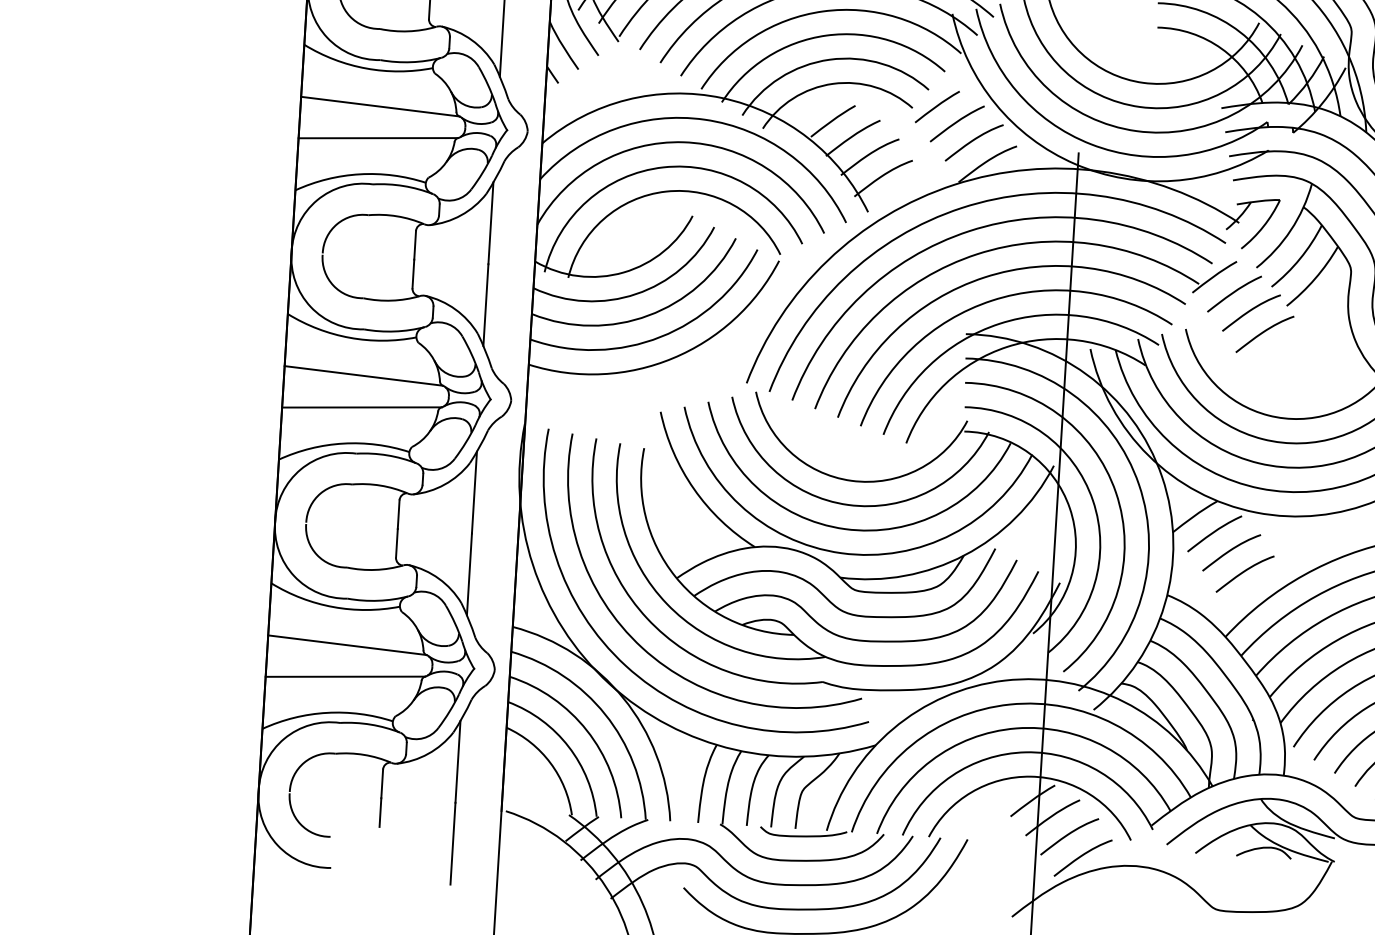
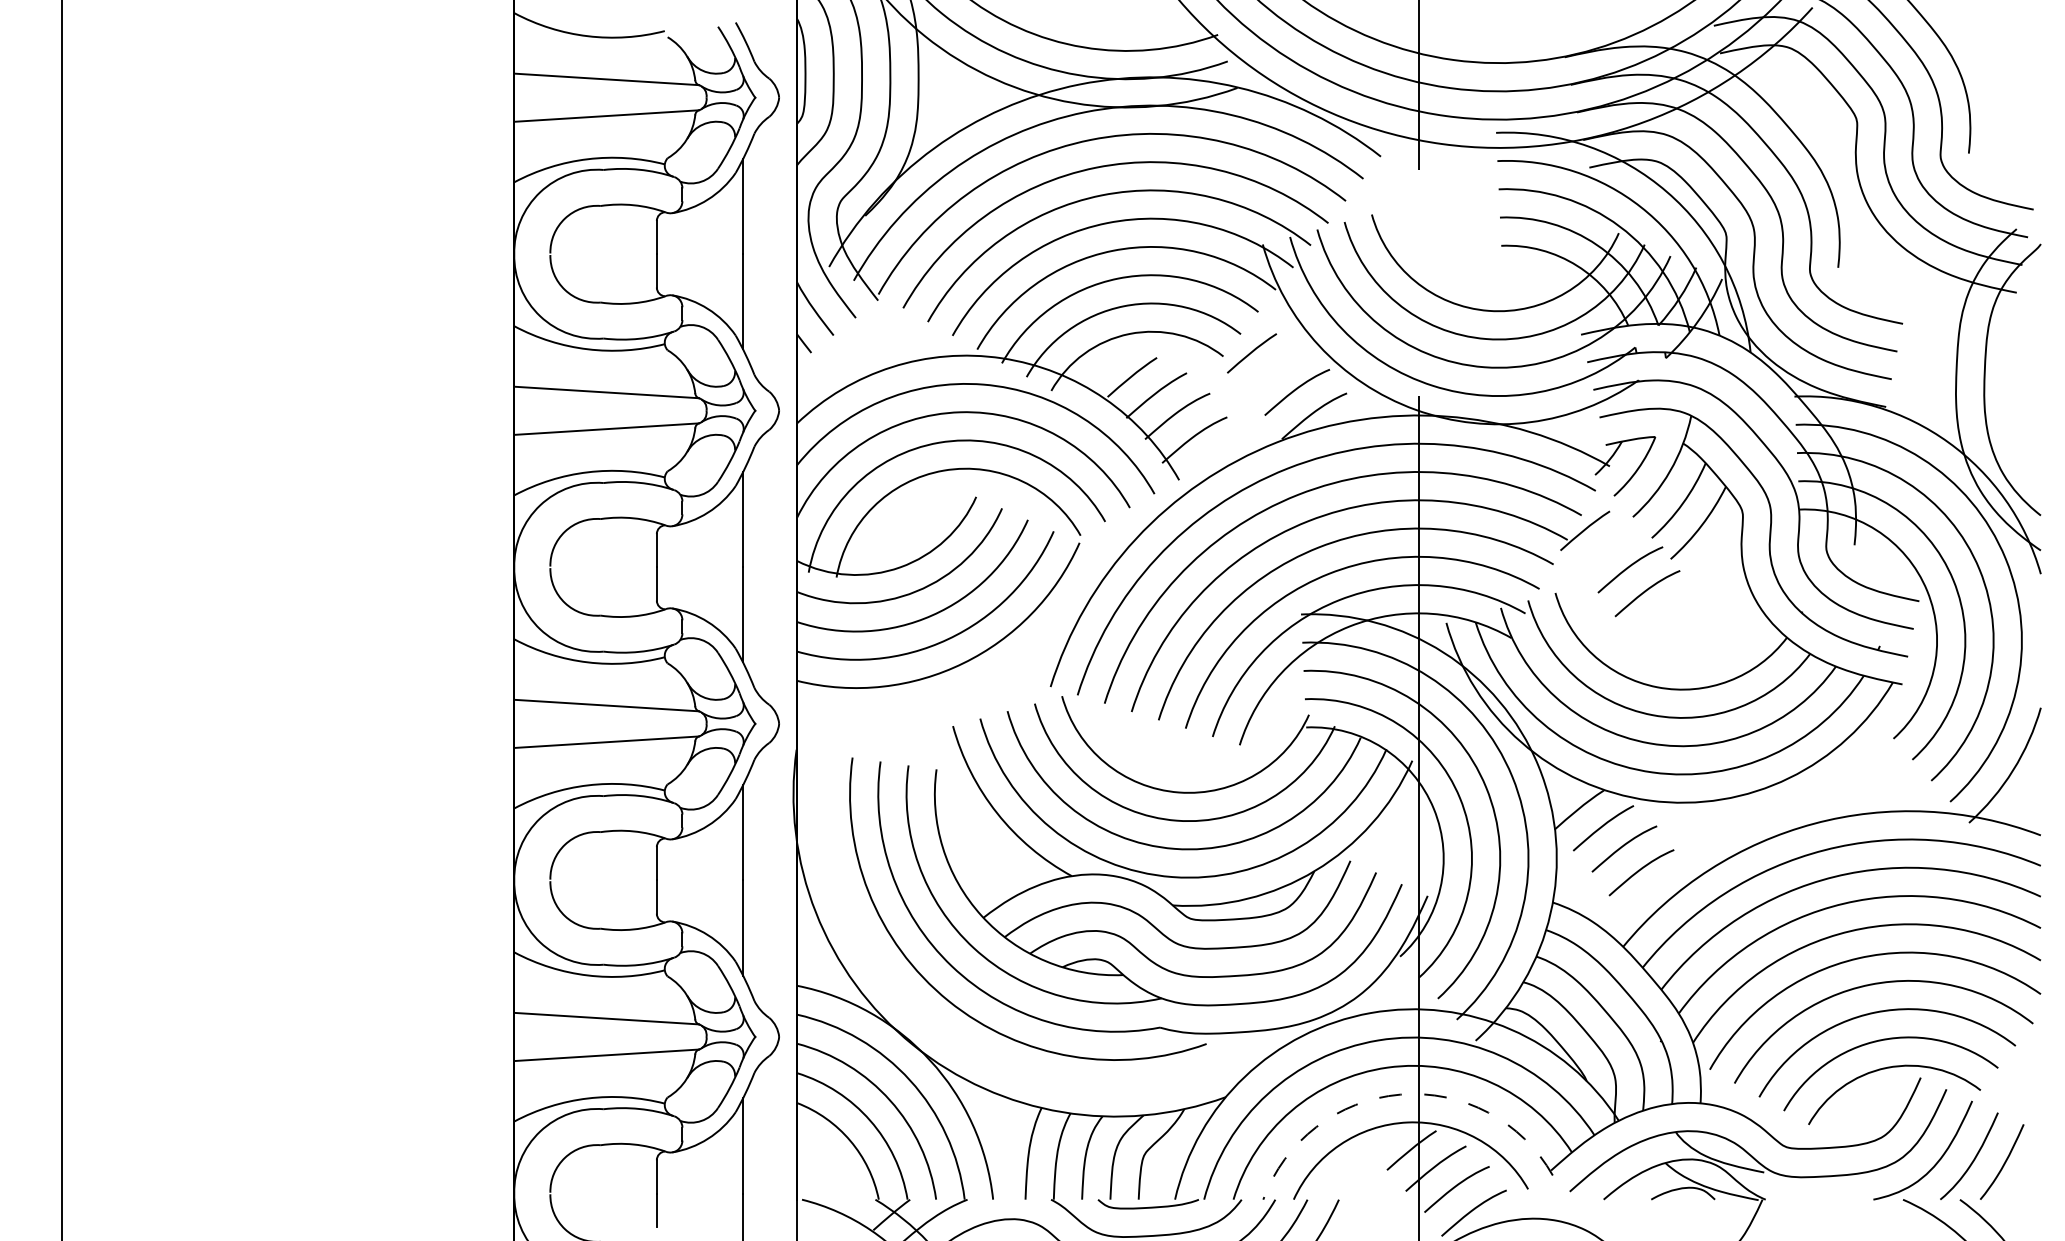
curve: (956, 122) -> (1275, 370), removed
curve: (1233, 293) -> (1608, 548), removed
arc: (628, 666) -> (933, 1023), removed
arc: (1026, 752) -> (1400, 1094), solid -> dashed

